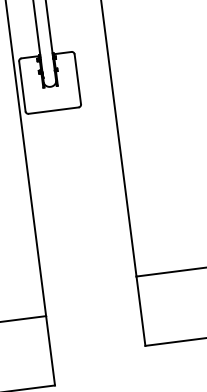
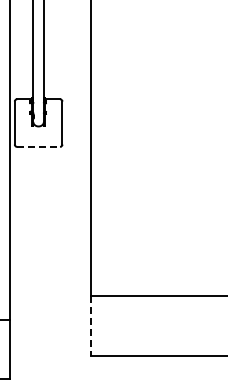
line: (54, 110) -> (39, 146), solid -> dashed
line: (140, 311) -> (90, 326), solid -> dashed

